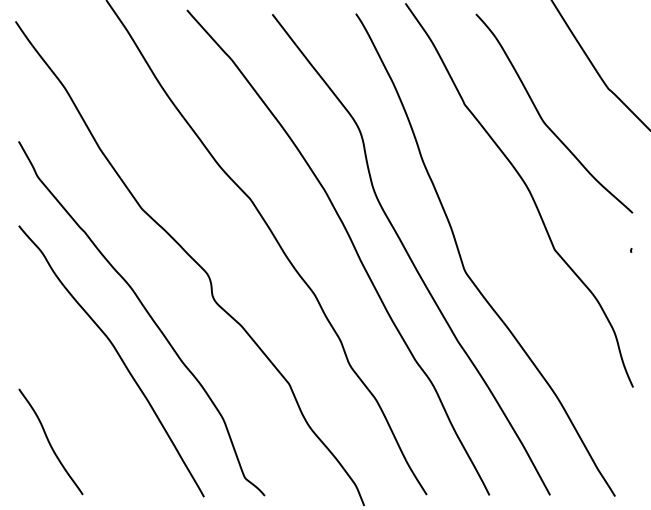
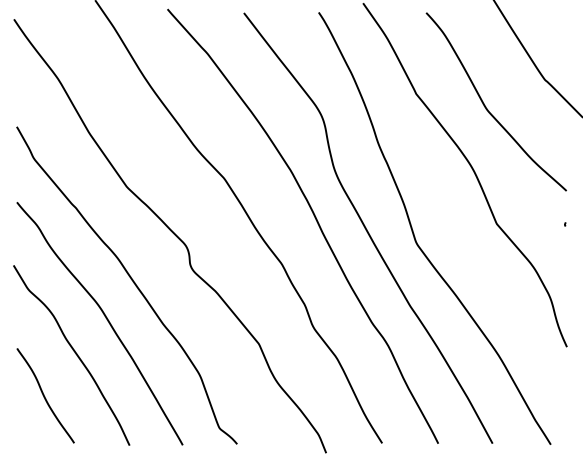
curve: (84, 395) -> (75, 354), added

